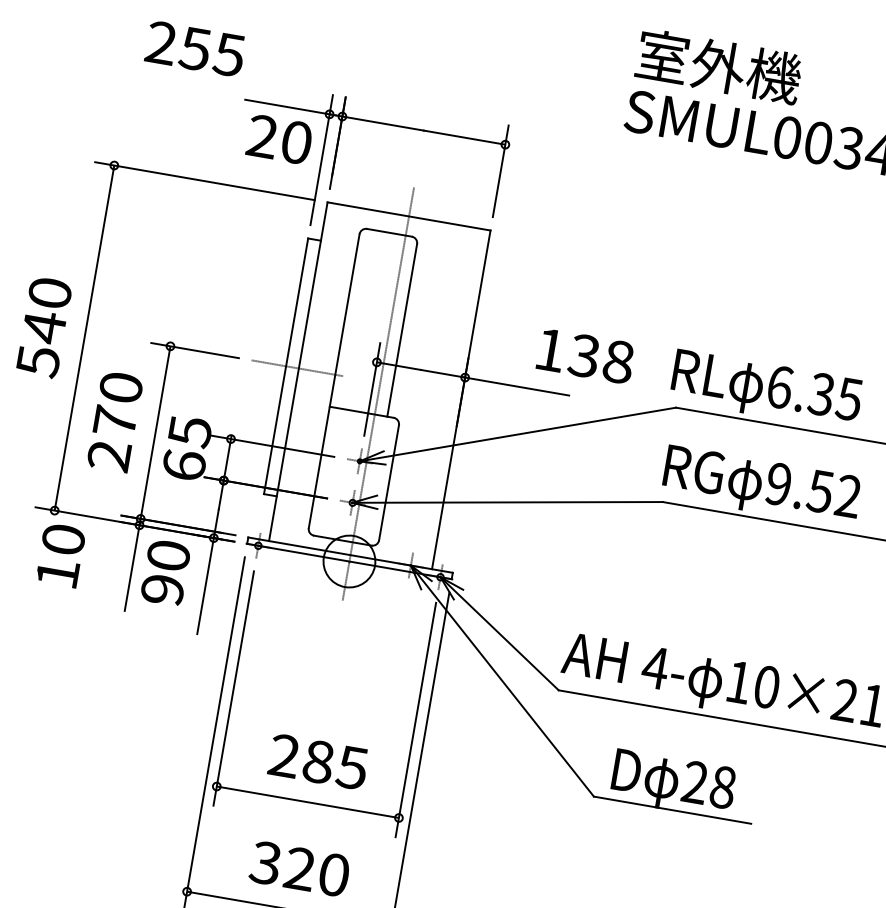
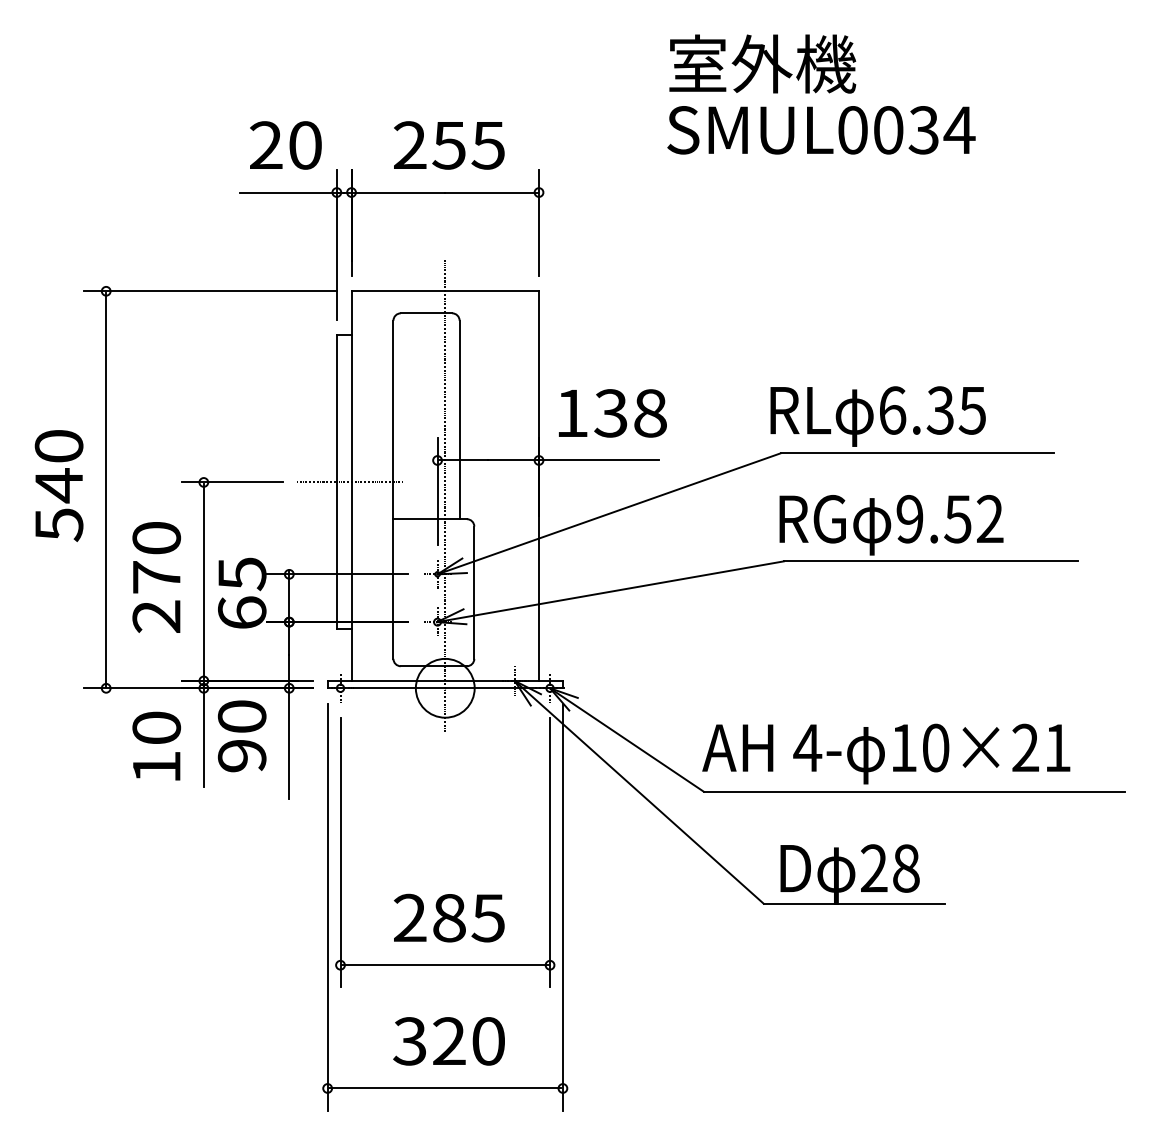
text: (195, 49) -> (449, 145), moved
text: (279, 139) -> (285, 145), moved
text: (585, 356) -> (612, 413), moved
text: (60, 554) -> (156, 745), moved

